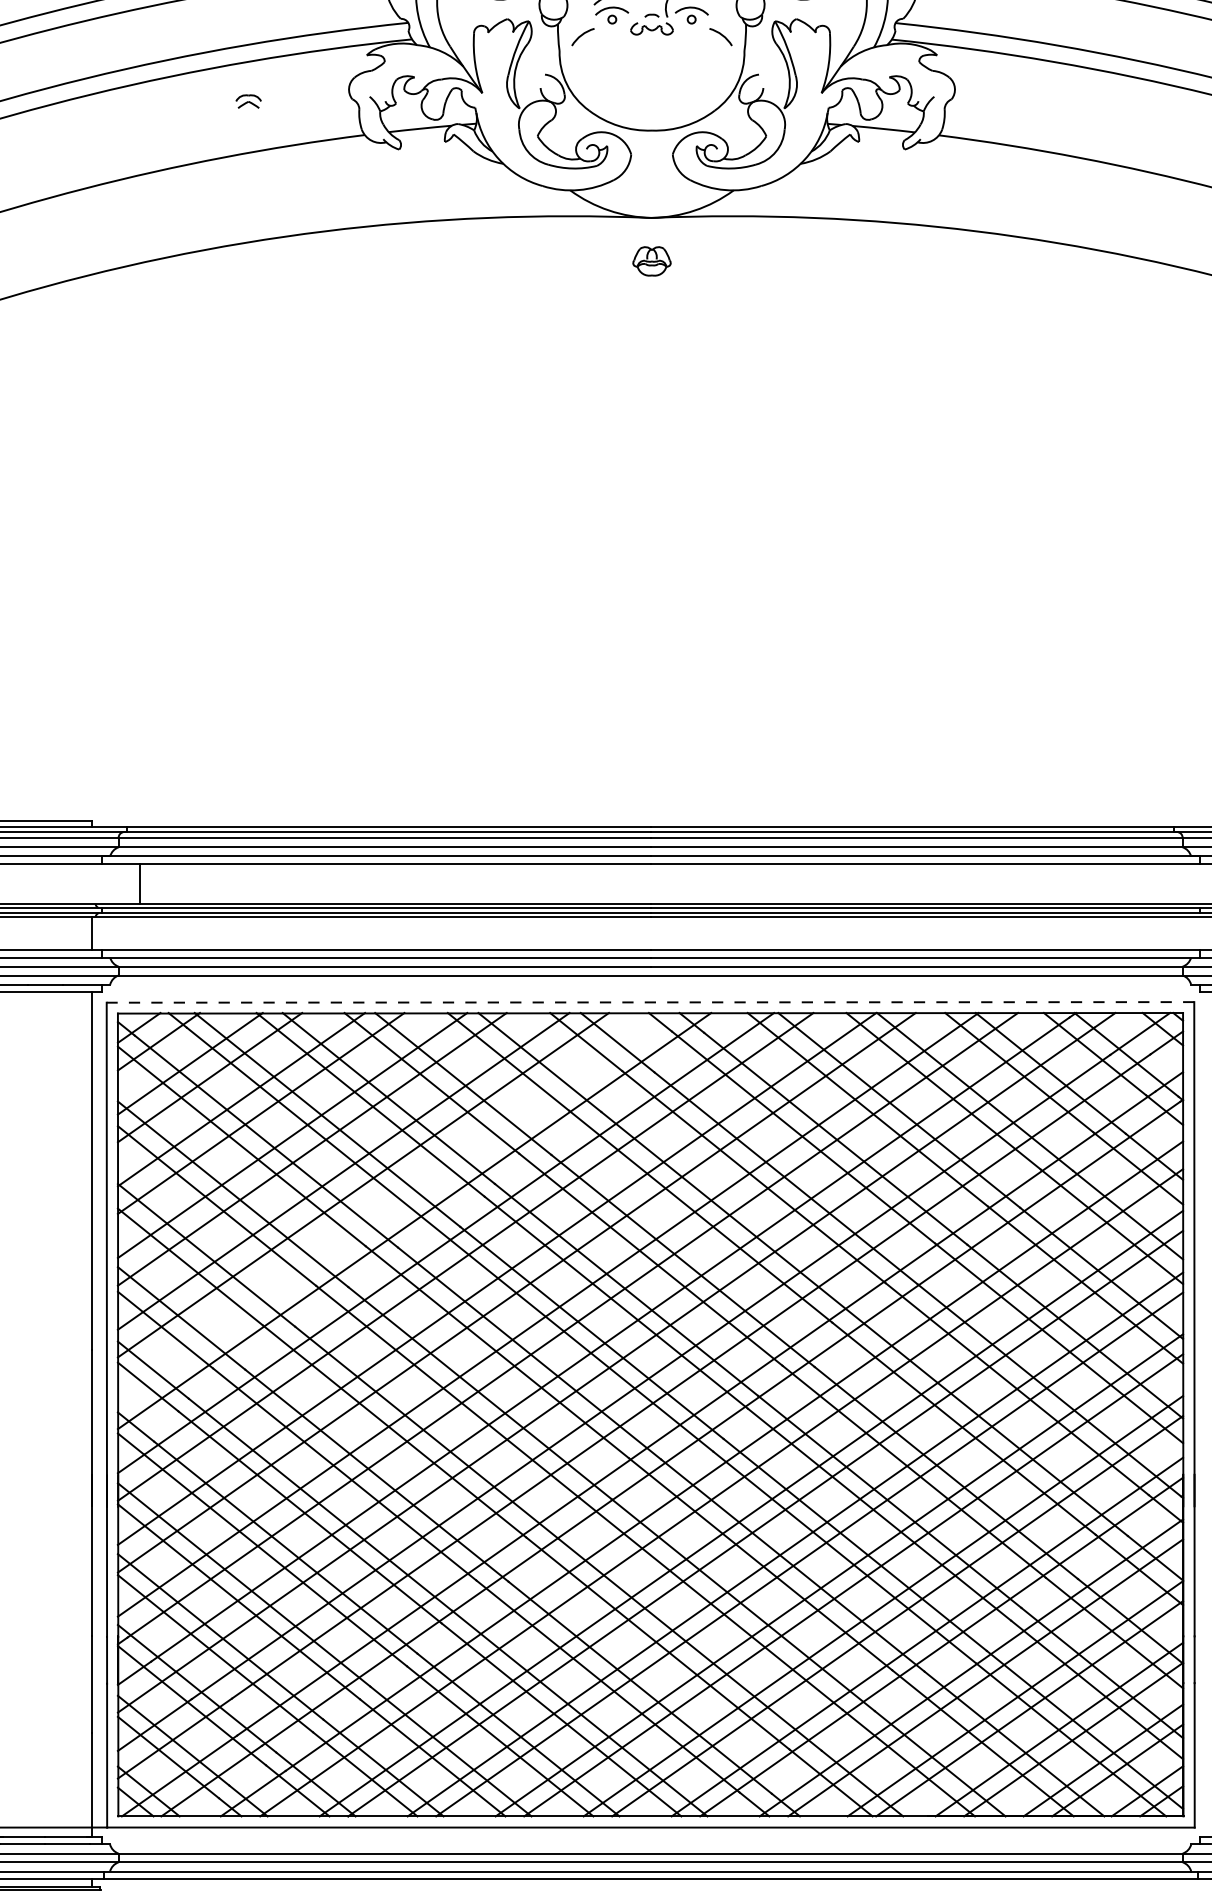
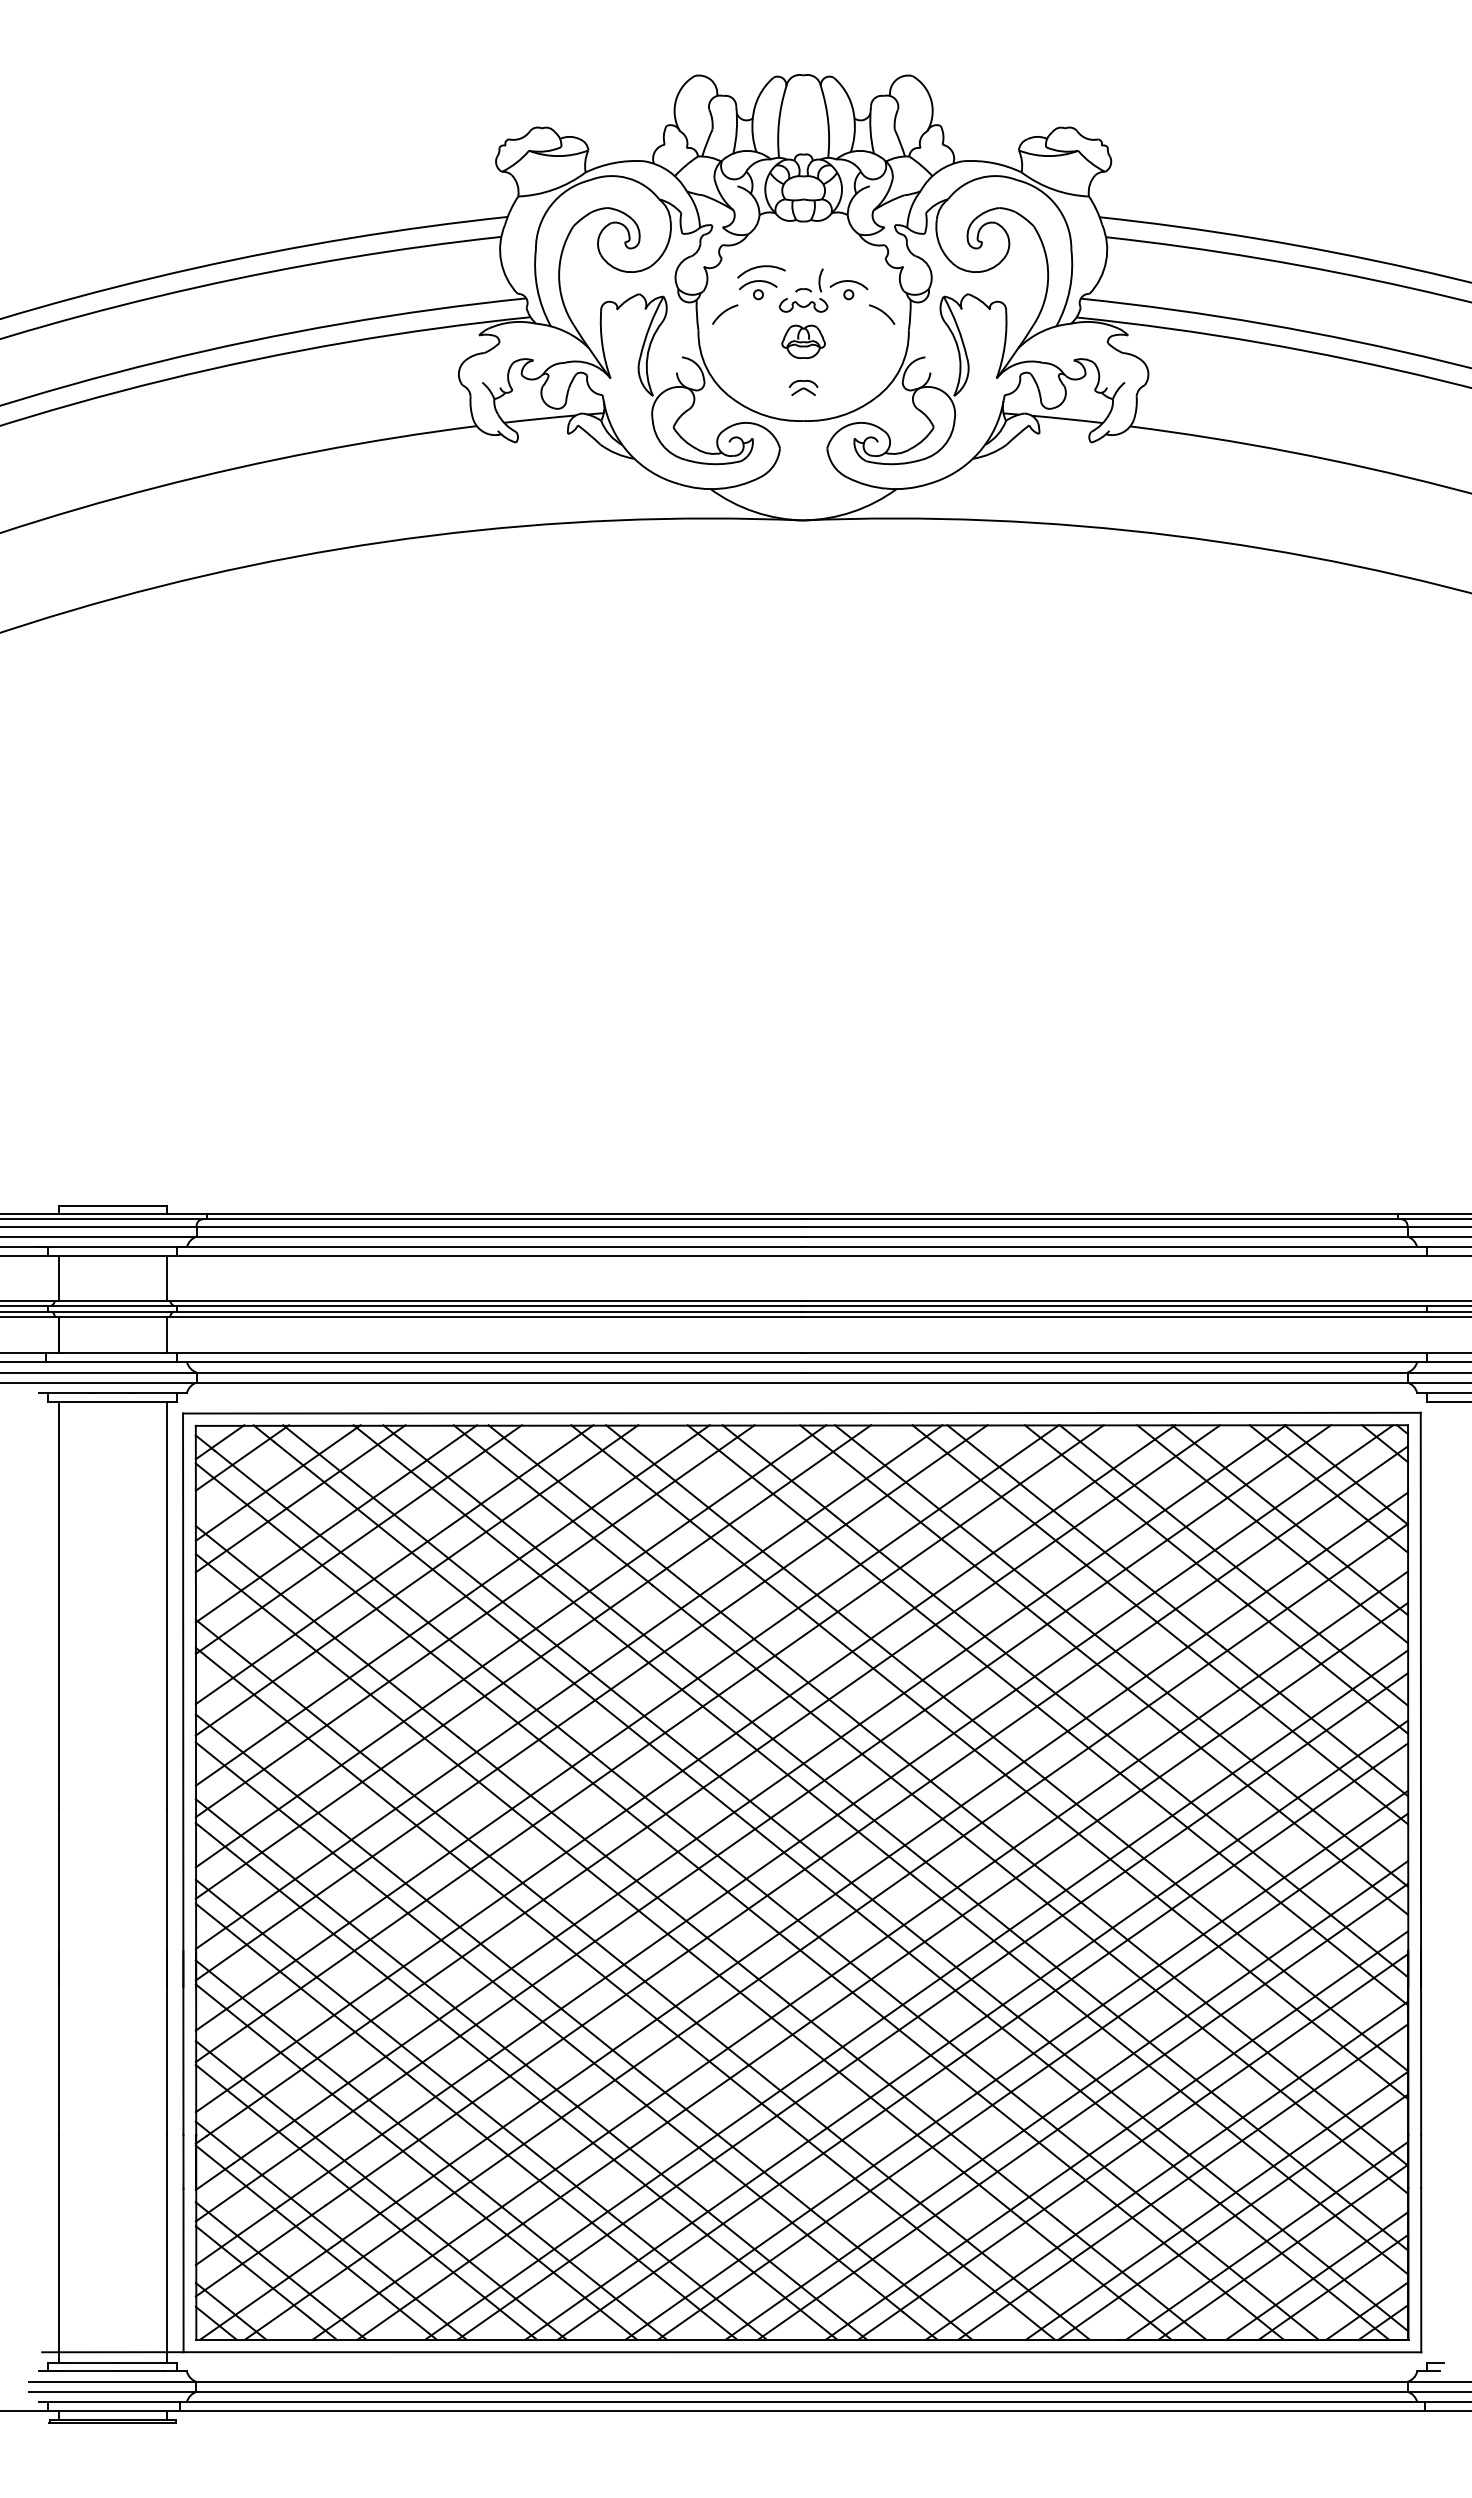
part: (248, 101) -> (803, 387), moved
part: (651, 261) -> (803, 341), moved
line: (139, 883) -> (166, 1277), moved
line: (650, 1002) -> (801, 1413), dashed -> solid
line: (394, 1207) -> (510, 1646), added

